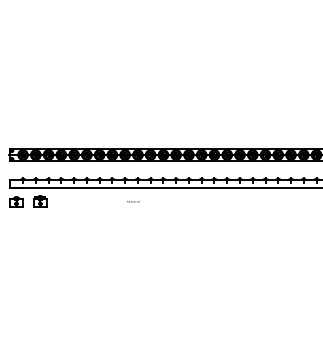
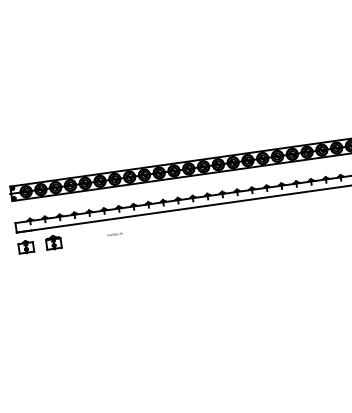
text: (133, 201) -> (115, 234), moved

